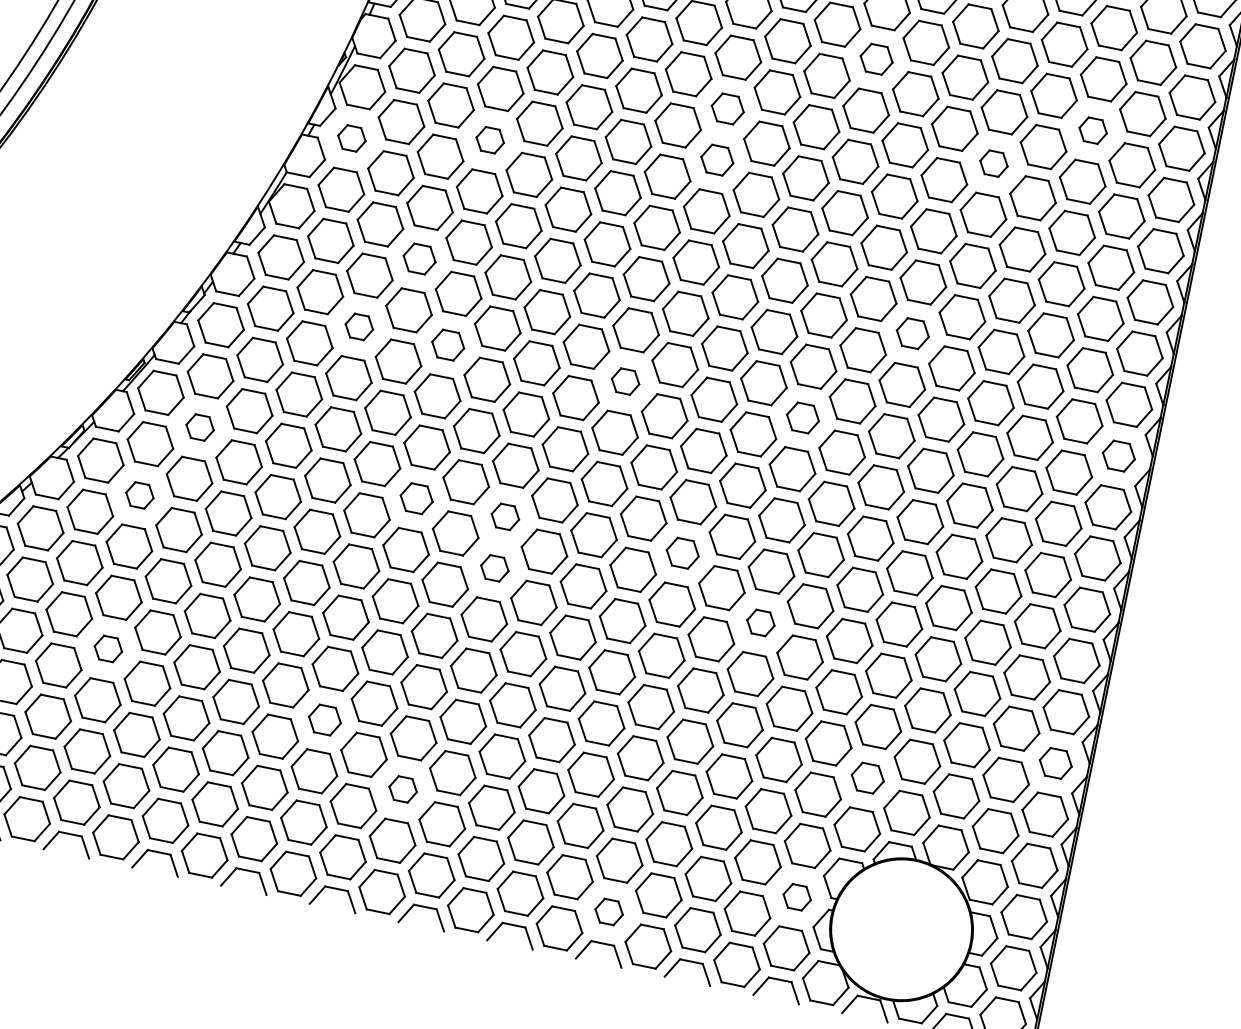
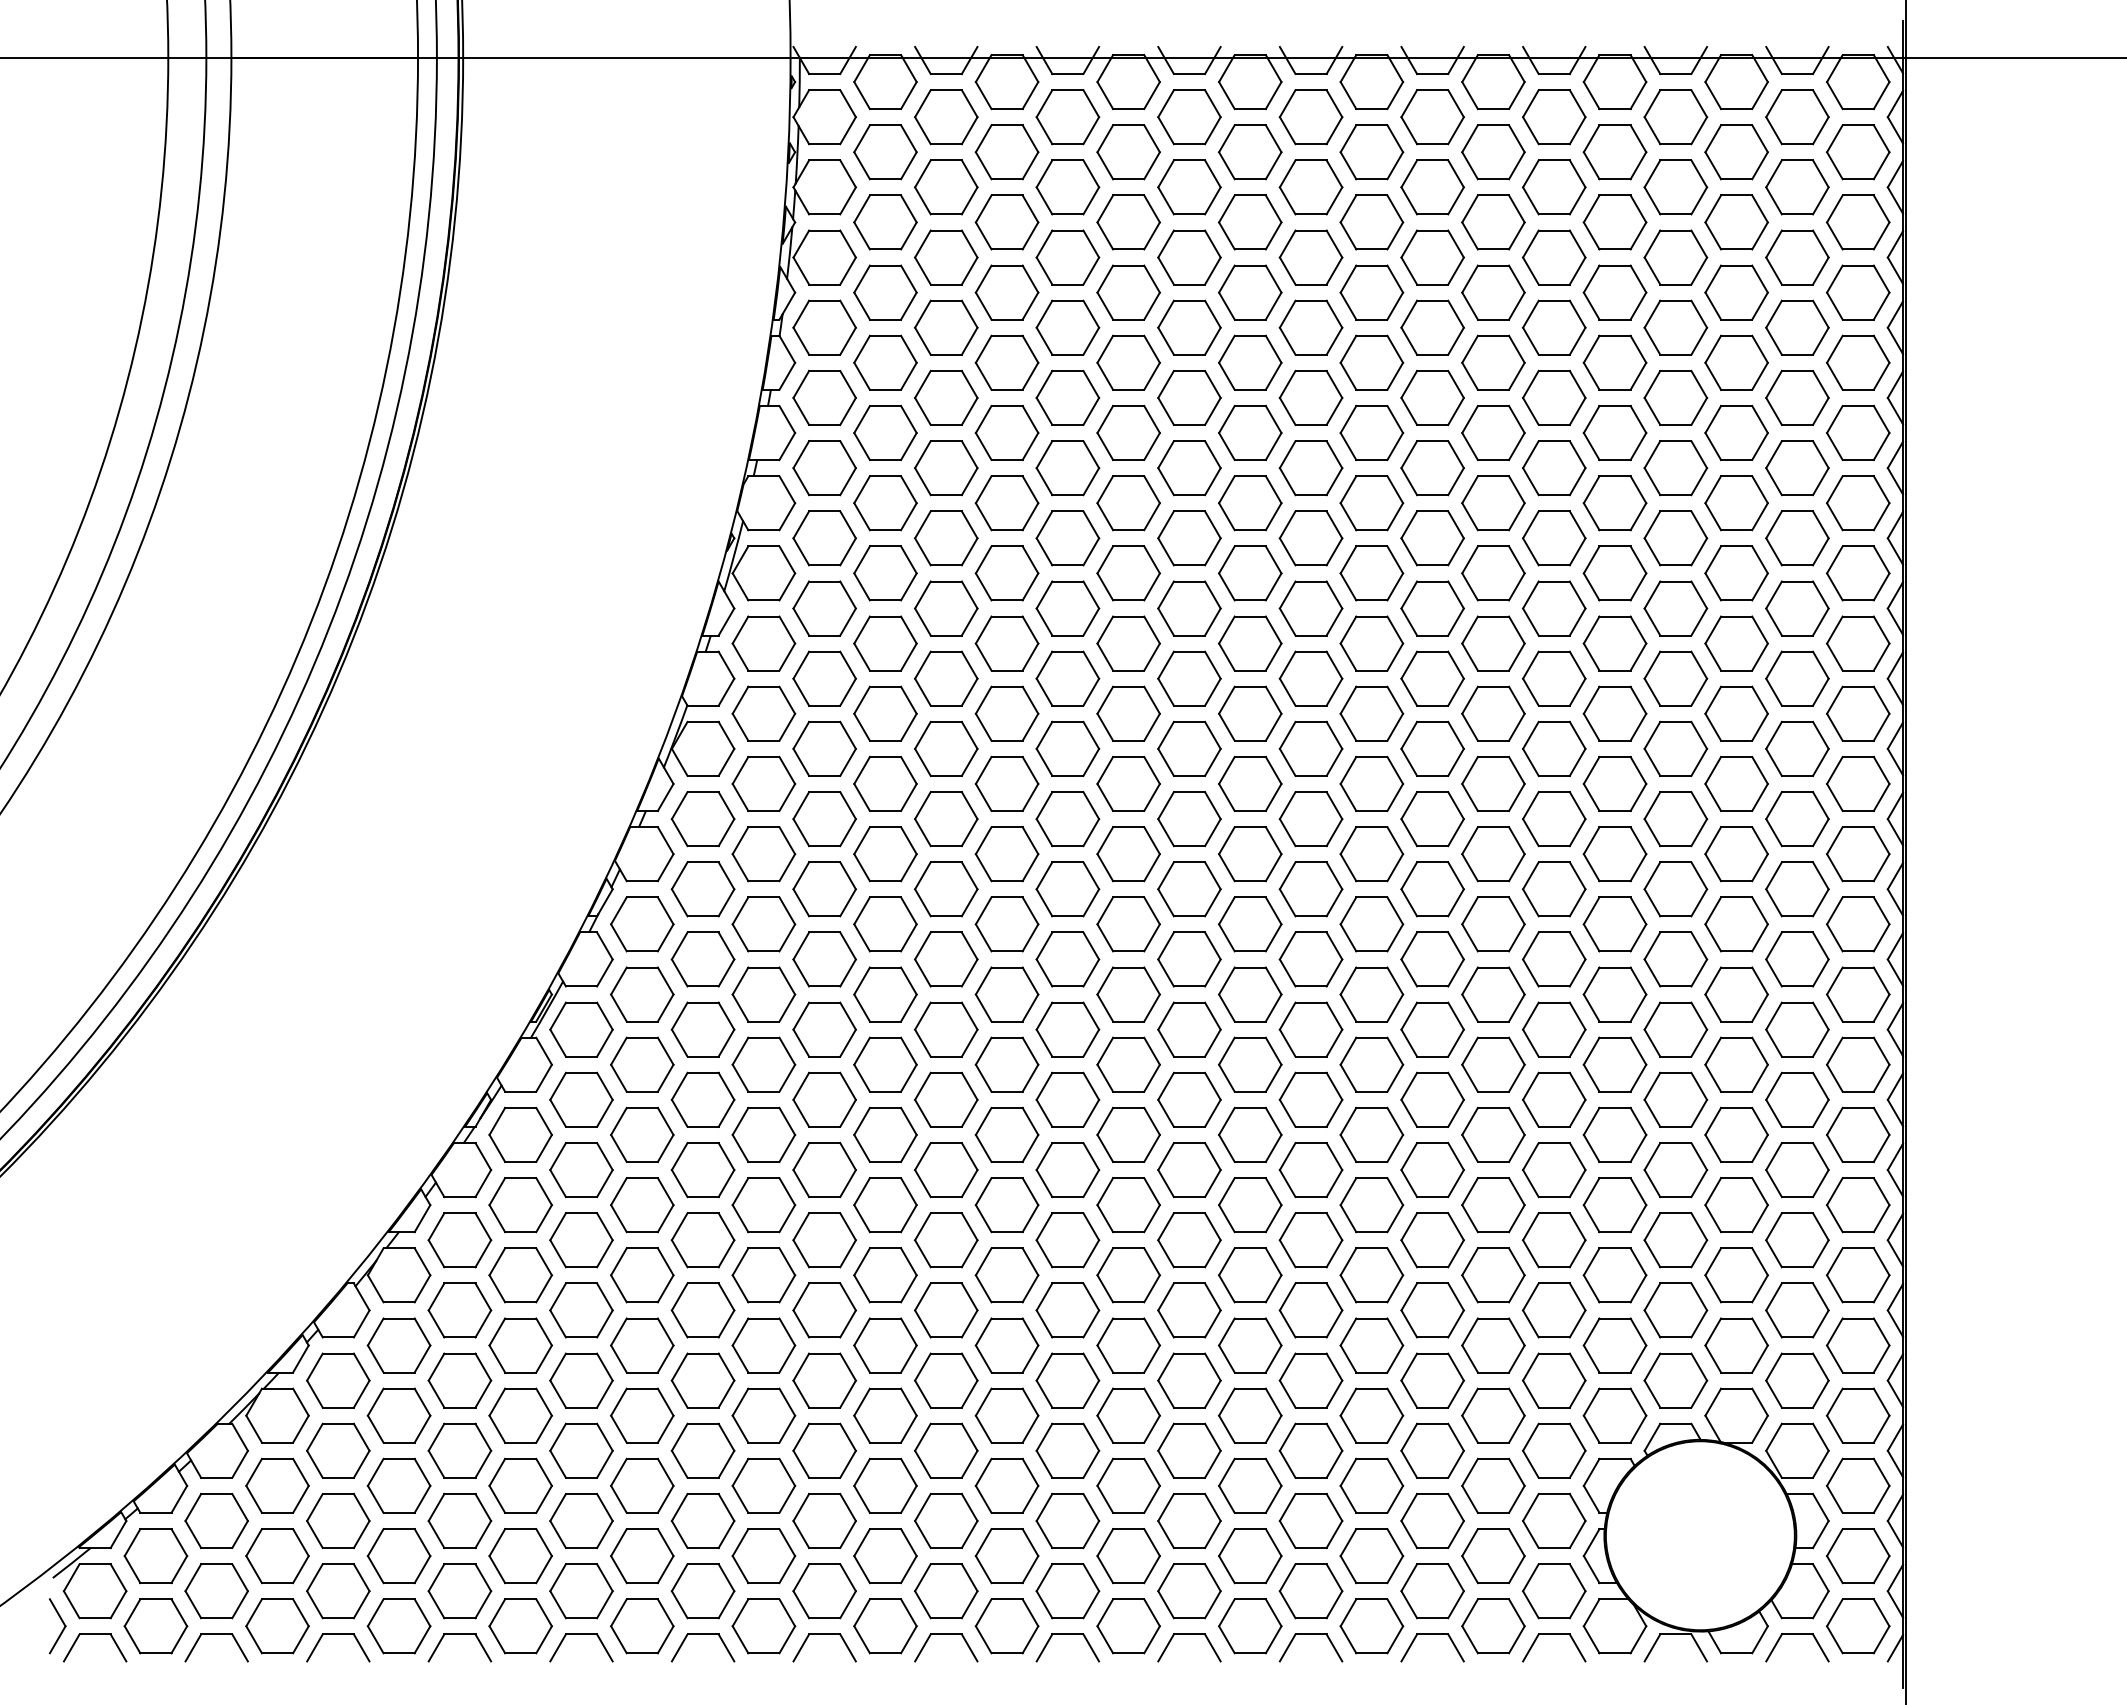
part: (876, 59) -> (1432, 397), size x1.43
part: (727, 109) -> (1250, 503), size x1.43
part: (1093, 130) -> (1736, 433), size x1.67
part: (351, 138) -> (763, 643), size x1.67
part: (490, 140) -> (946, 608), size x1.67
part: (717, 160) -> (1250, 573), size x1.43
part: (993, 163) -> (1614, 503), size x1.67
part: (419, 258) -> (885, 783), size x1.43
part: (359, 327) -> (824, 889), size x1.67
part: (913, 333) -> (1554, 748), size x1.43
part: (448, 345) -> (946, 889), size x1.43
part: (625, 381) -> (1189, 889), size x1.67
part: (802, 418) -> (1432, 889), size x1.43
part: (200, 427) -> (642, 1064), size x1.67
part: (1119, 456) -> (1858, 854), size x1.43
part: (139, 495) -> (581, 1170), size x1.67
part: (416, 498) -> (946, 1099), size x1.43
part: (505, 516) -> (1067, 1099), size x1.67
part: (682, 553) -> (1310, 1099), size x1.43
part: (494, 568) -> (1067, 1170), size x1.67
part: (760, 623) -> (1432, 1170), size x1.67
part: (108, 648) -> (581, 1380), size x1.67
part: (324, 719) -> (885, 1415), size x1.43
part: (1055, 763) -> (1858, 1275), size x1.43
part: (867, 778) -> (1614, 1345), size x1.43
part: (402, 789) -> (1006, 1485), size x1.67
part: (797, 897) -> (1554, 1521), size x1.67
part: (608, 912) -> (1310, 1591), size x1.67

